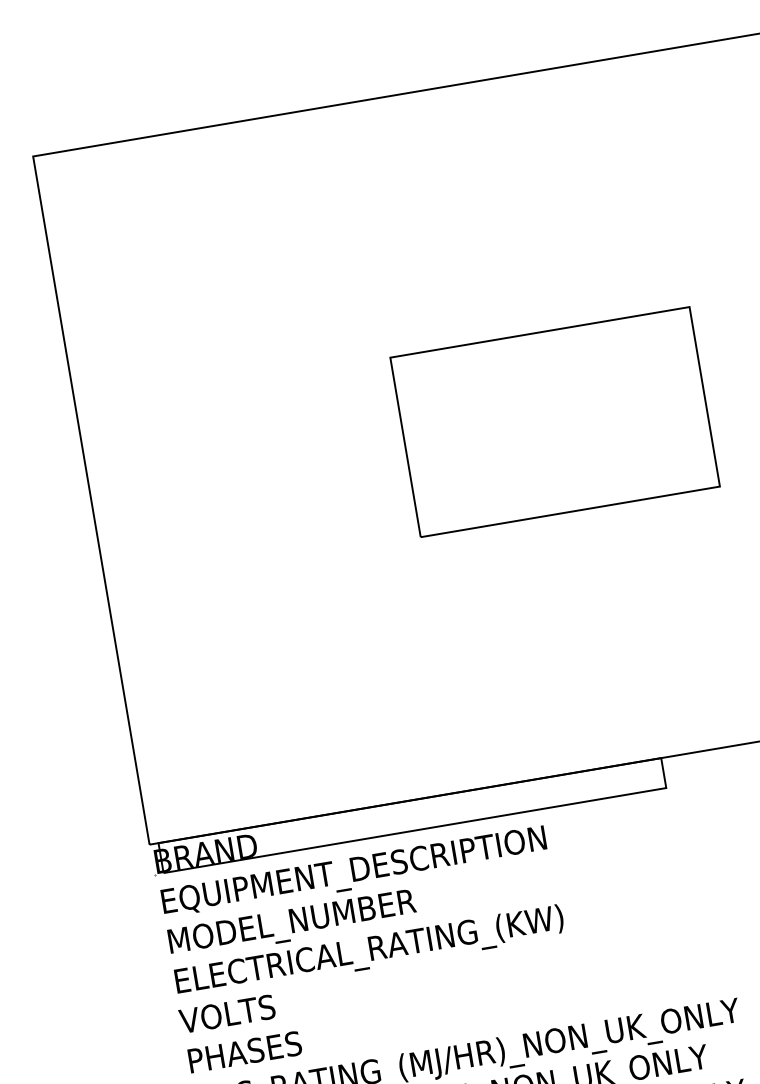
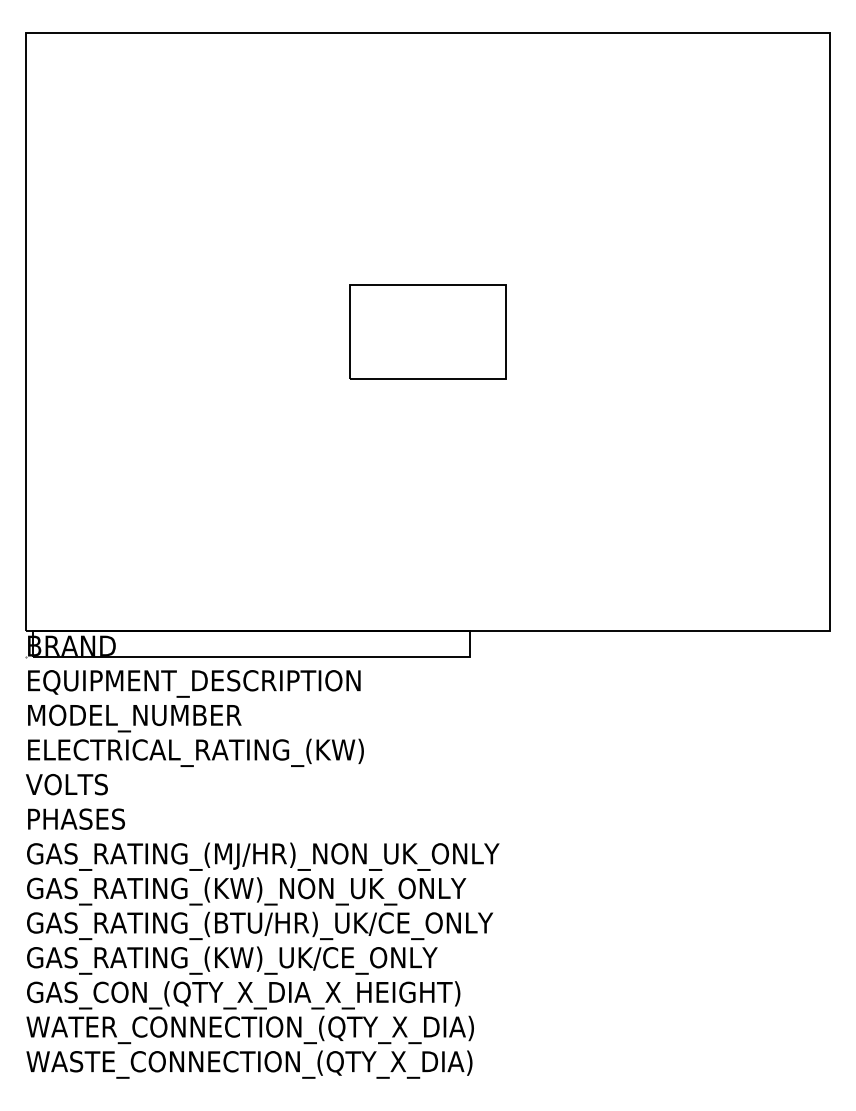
part: (554, 421) -> (427, 331), size x0.6

